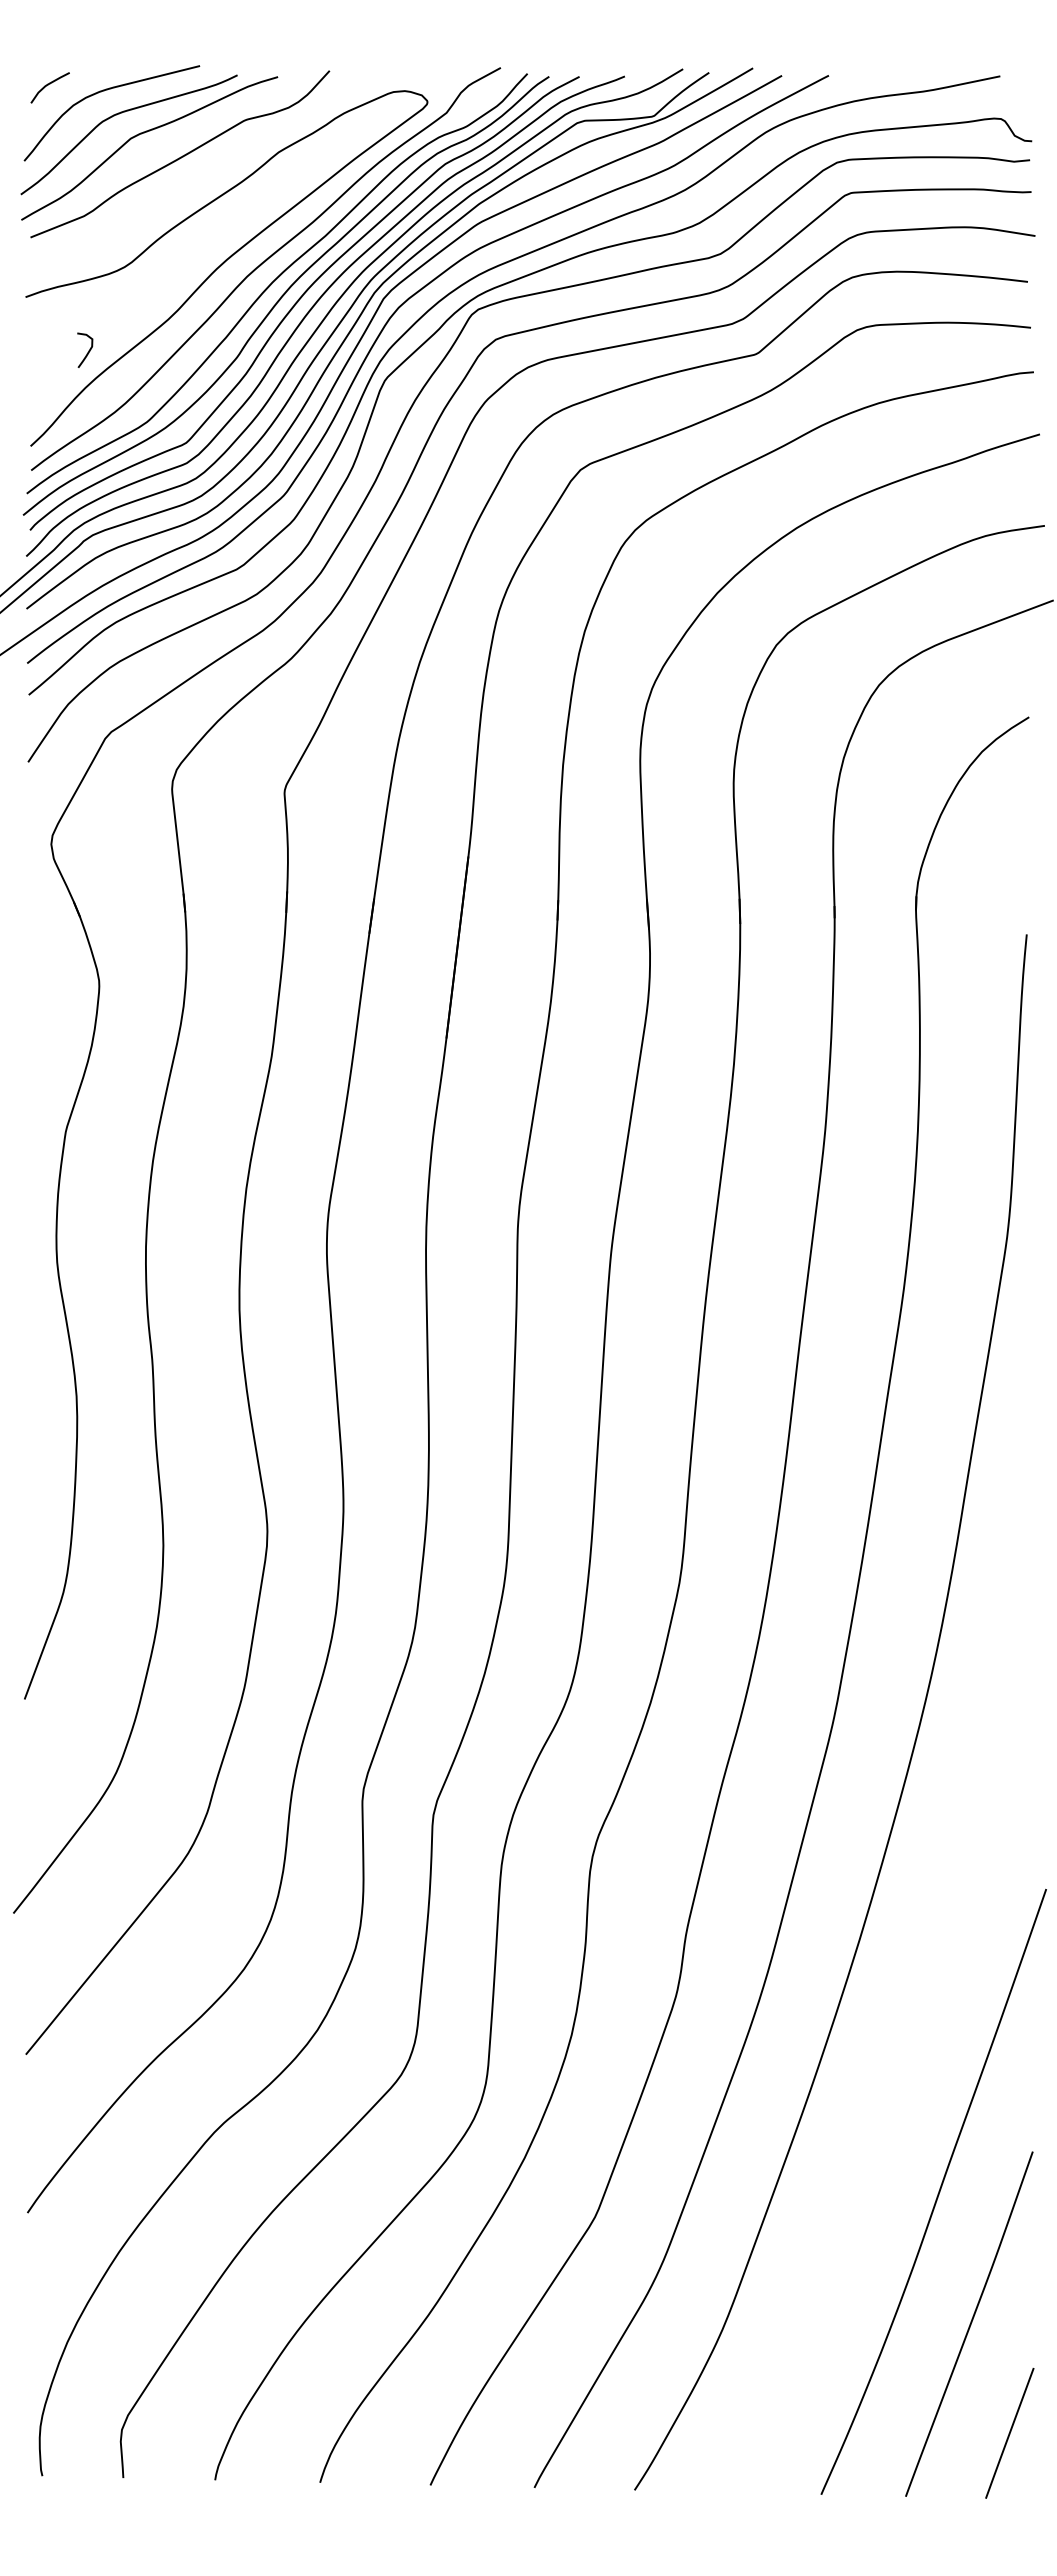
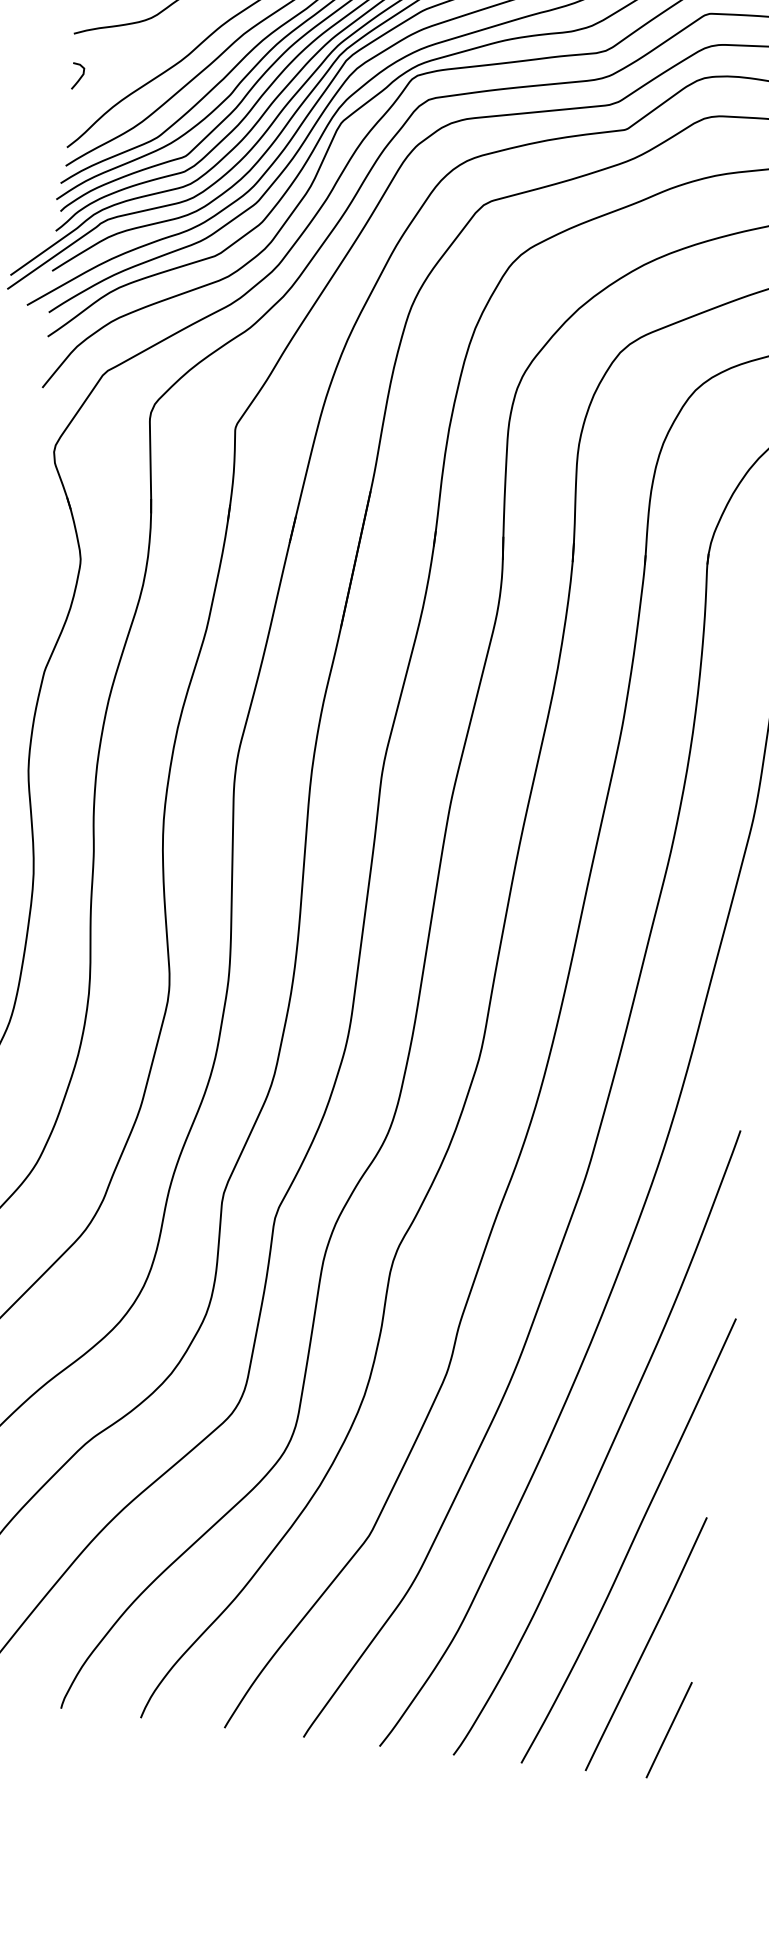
curve: (88, 350) -> (80, 76), moved
curve: (897, 2073) -> (609, 1448), added

